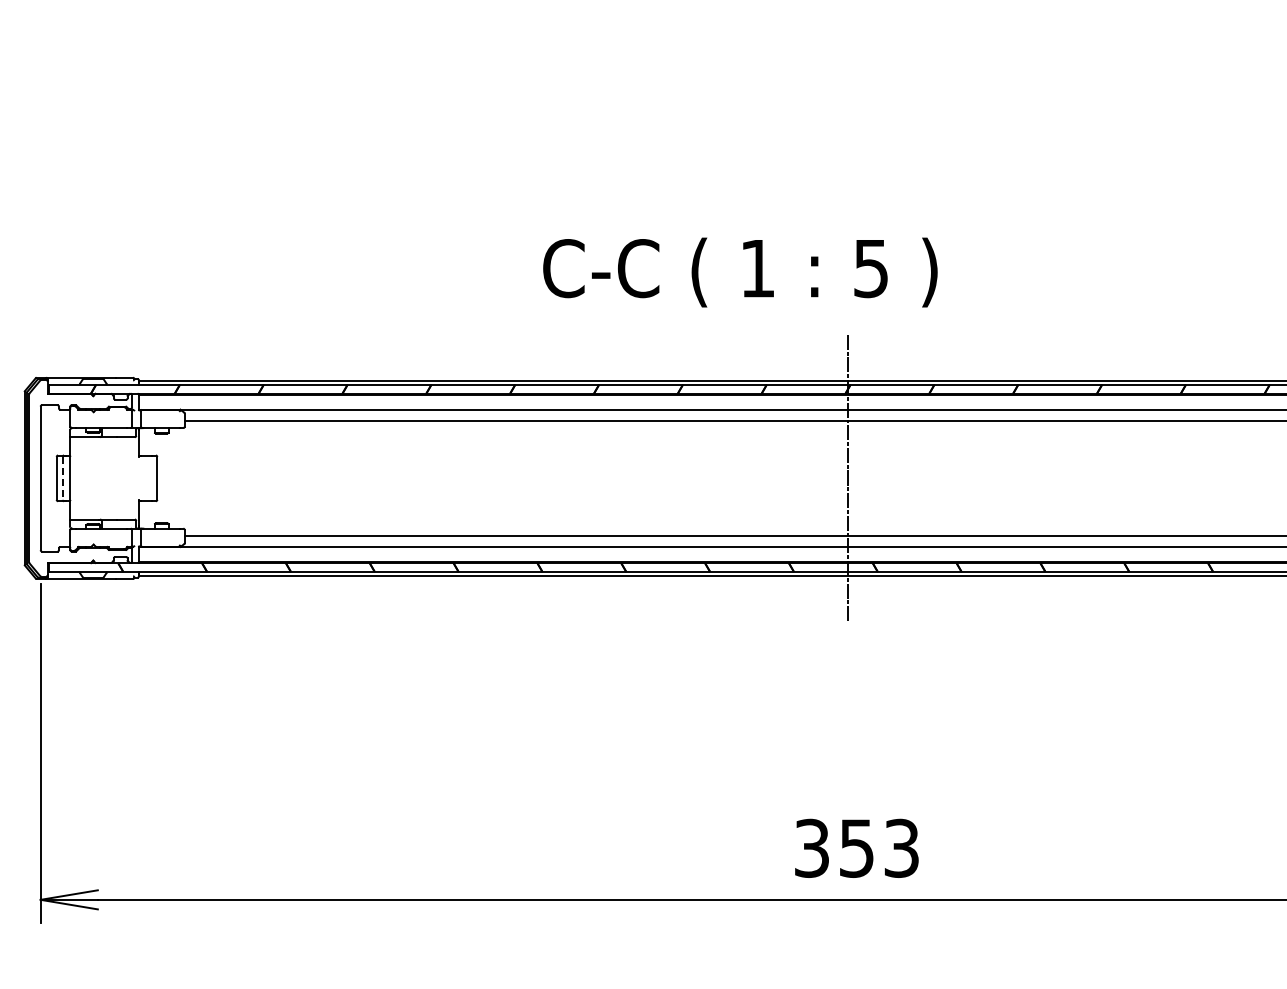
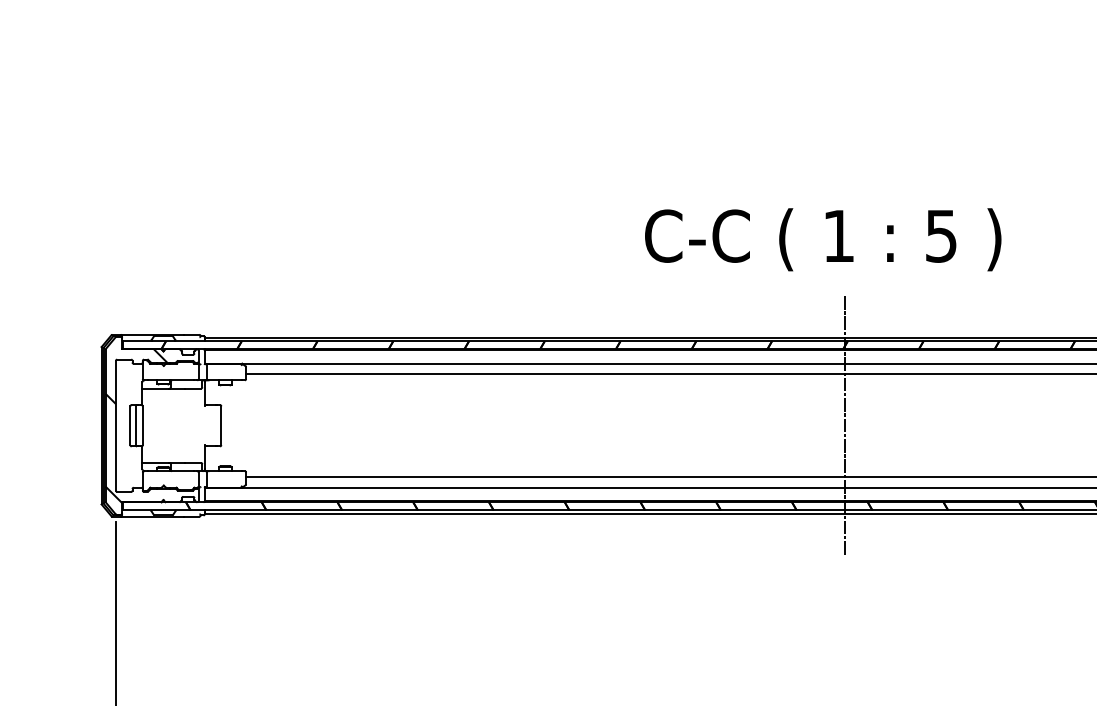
text: (740, 272) -> (823, 239), moved
line: (62, 478) -> (135, 425), dashed -> solid
hatch: (63, 478) -> (136, 425), added

